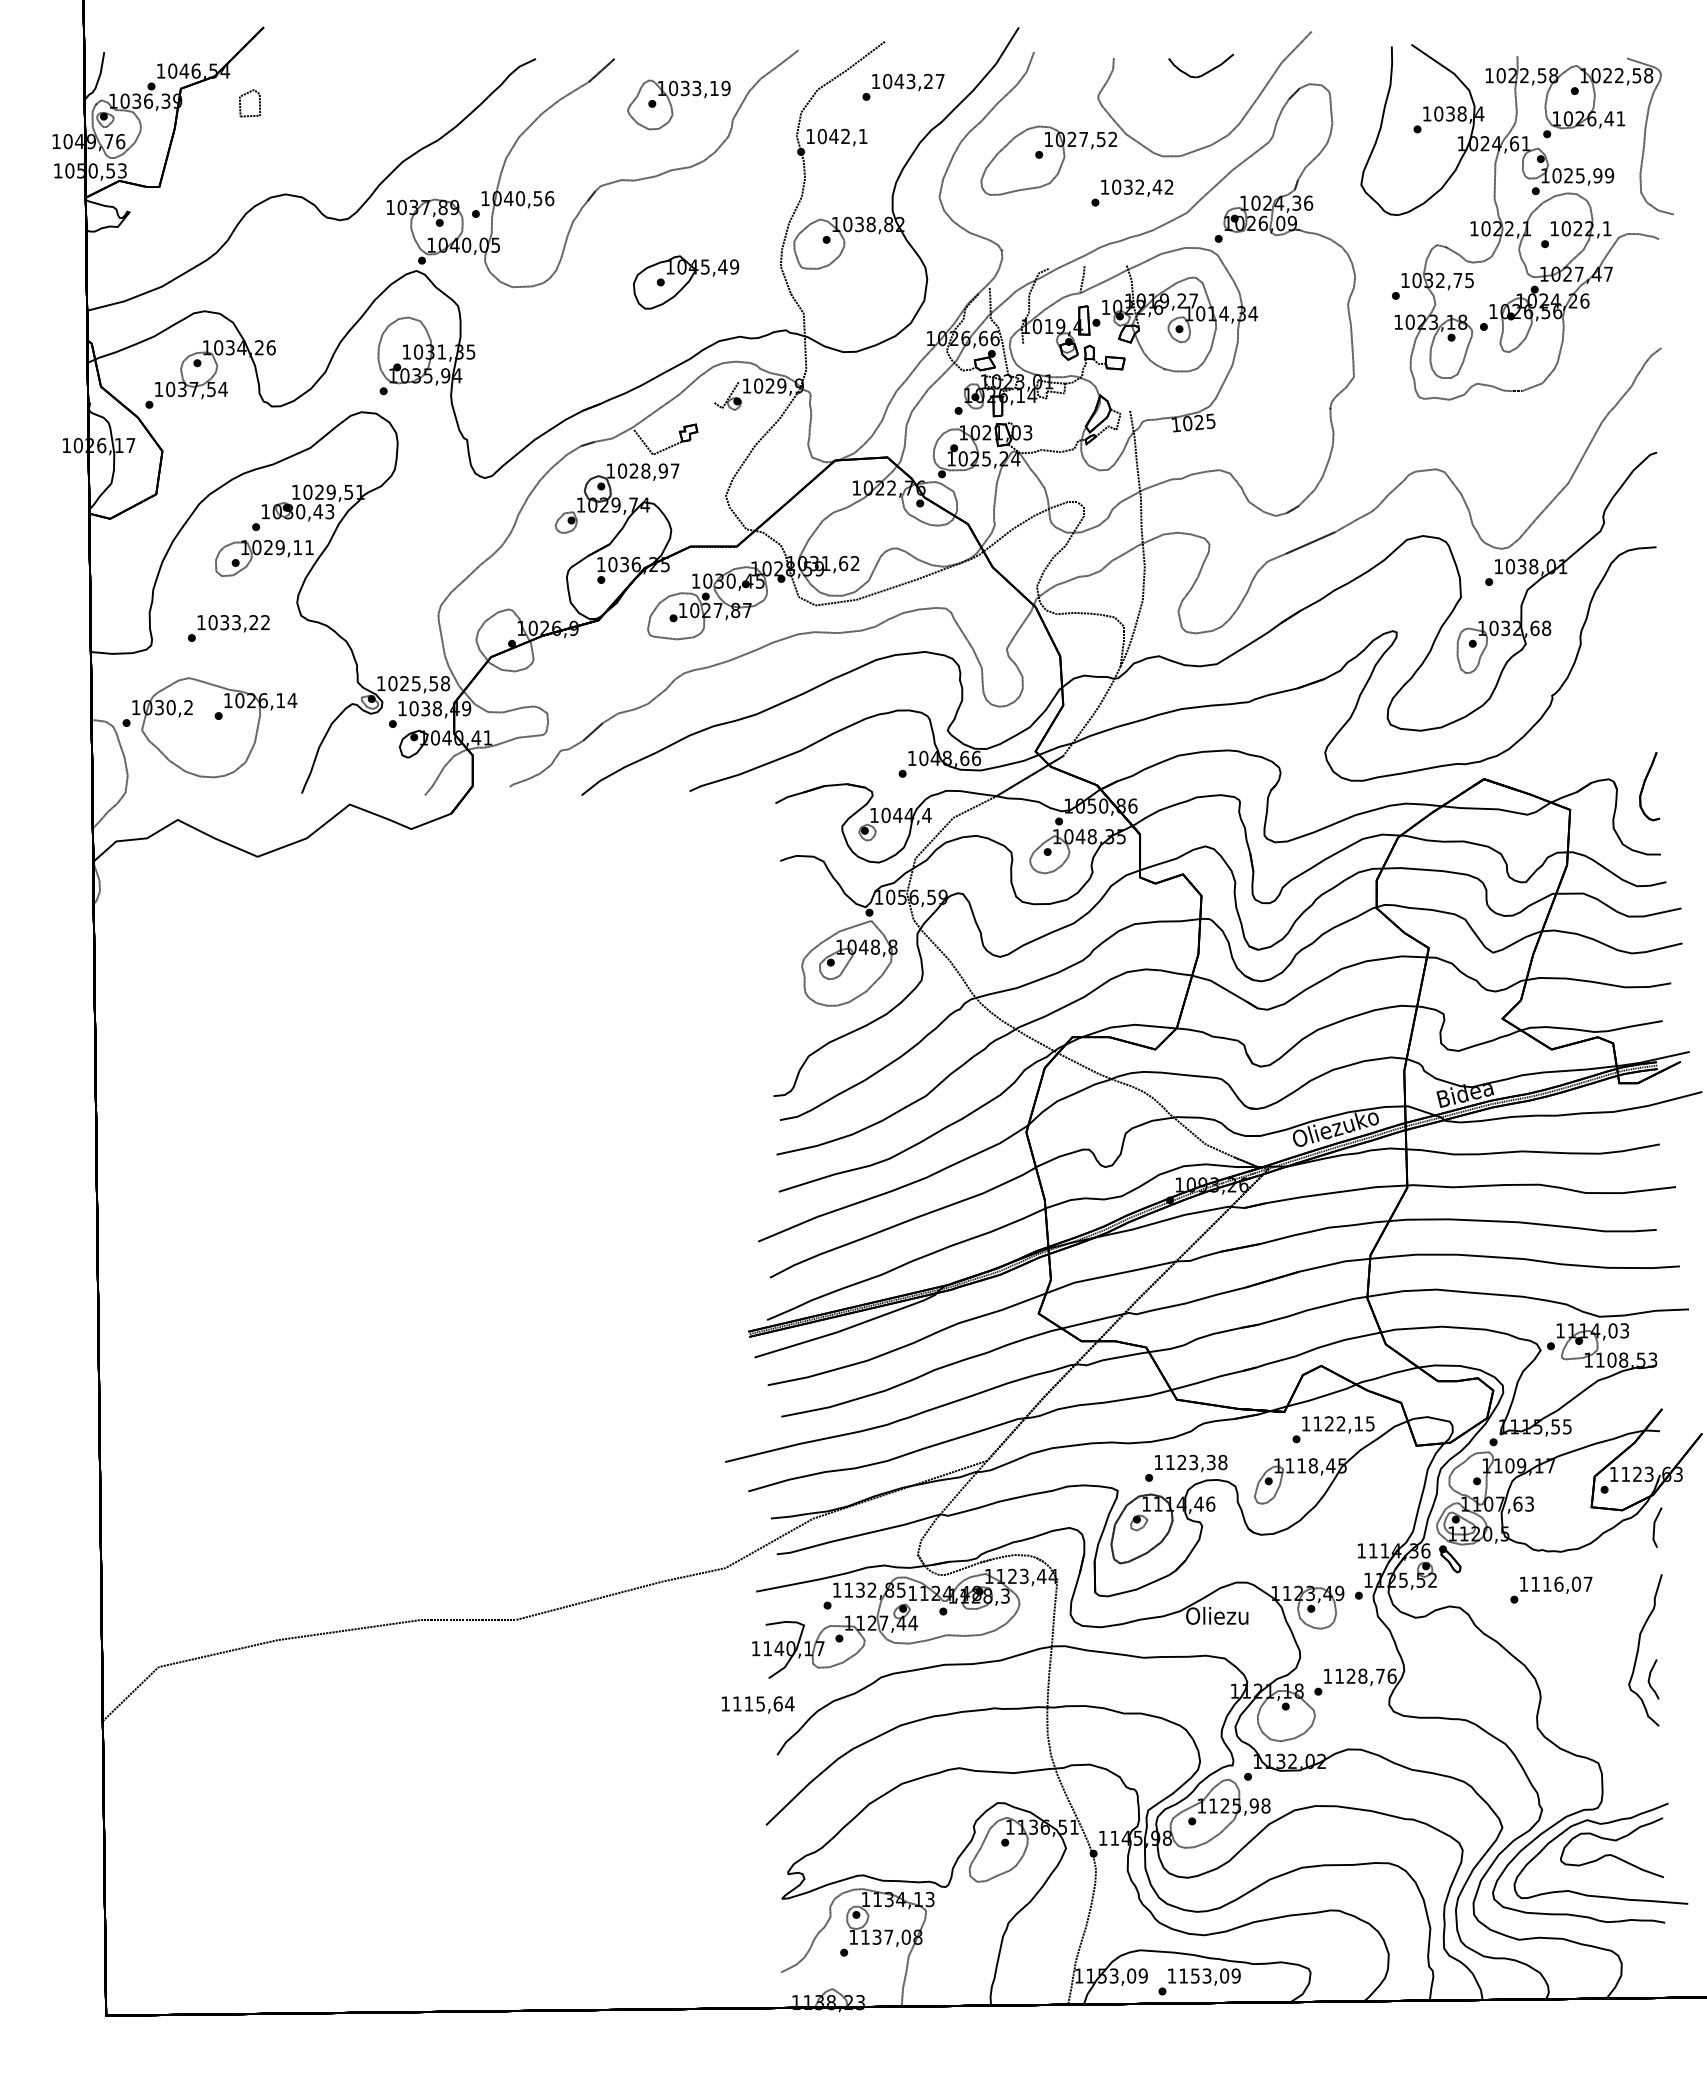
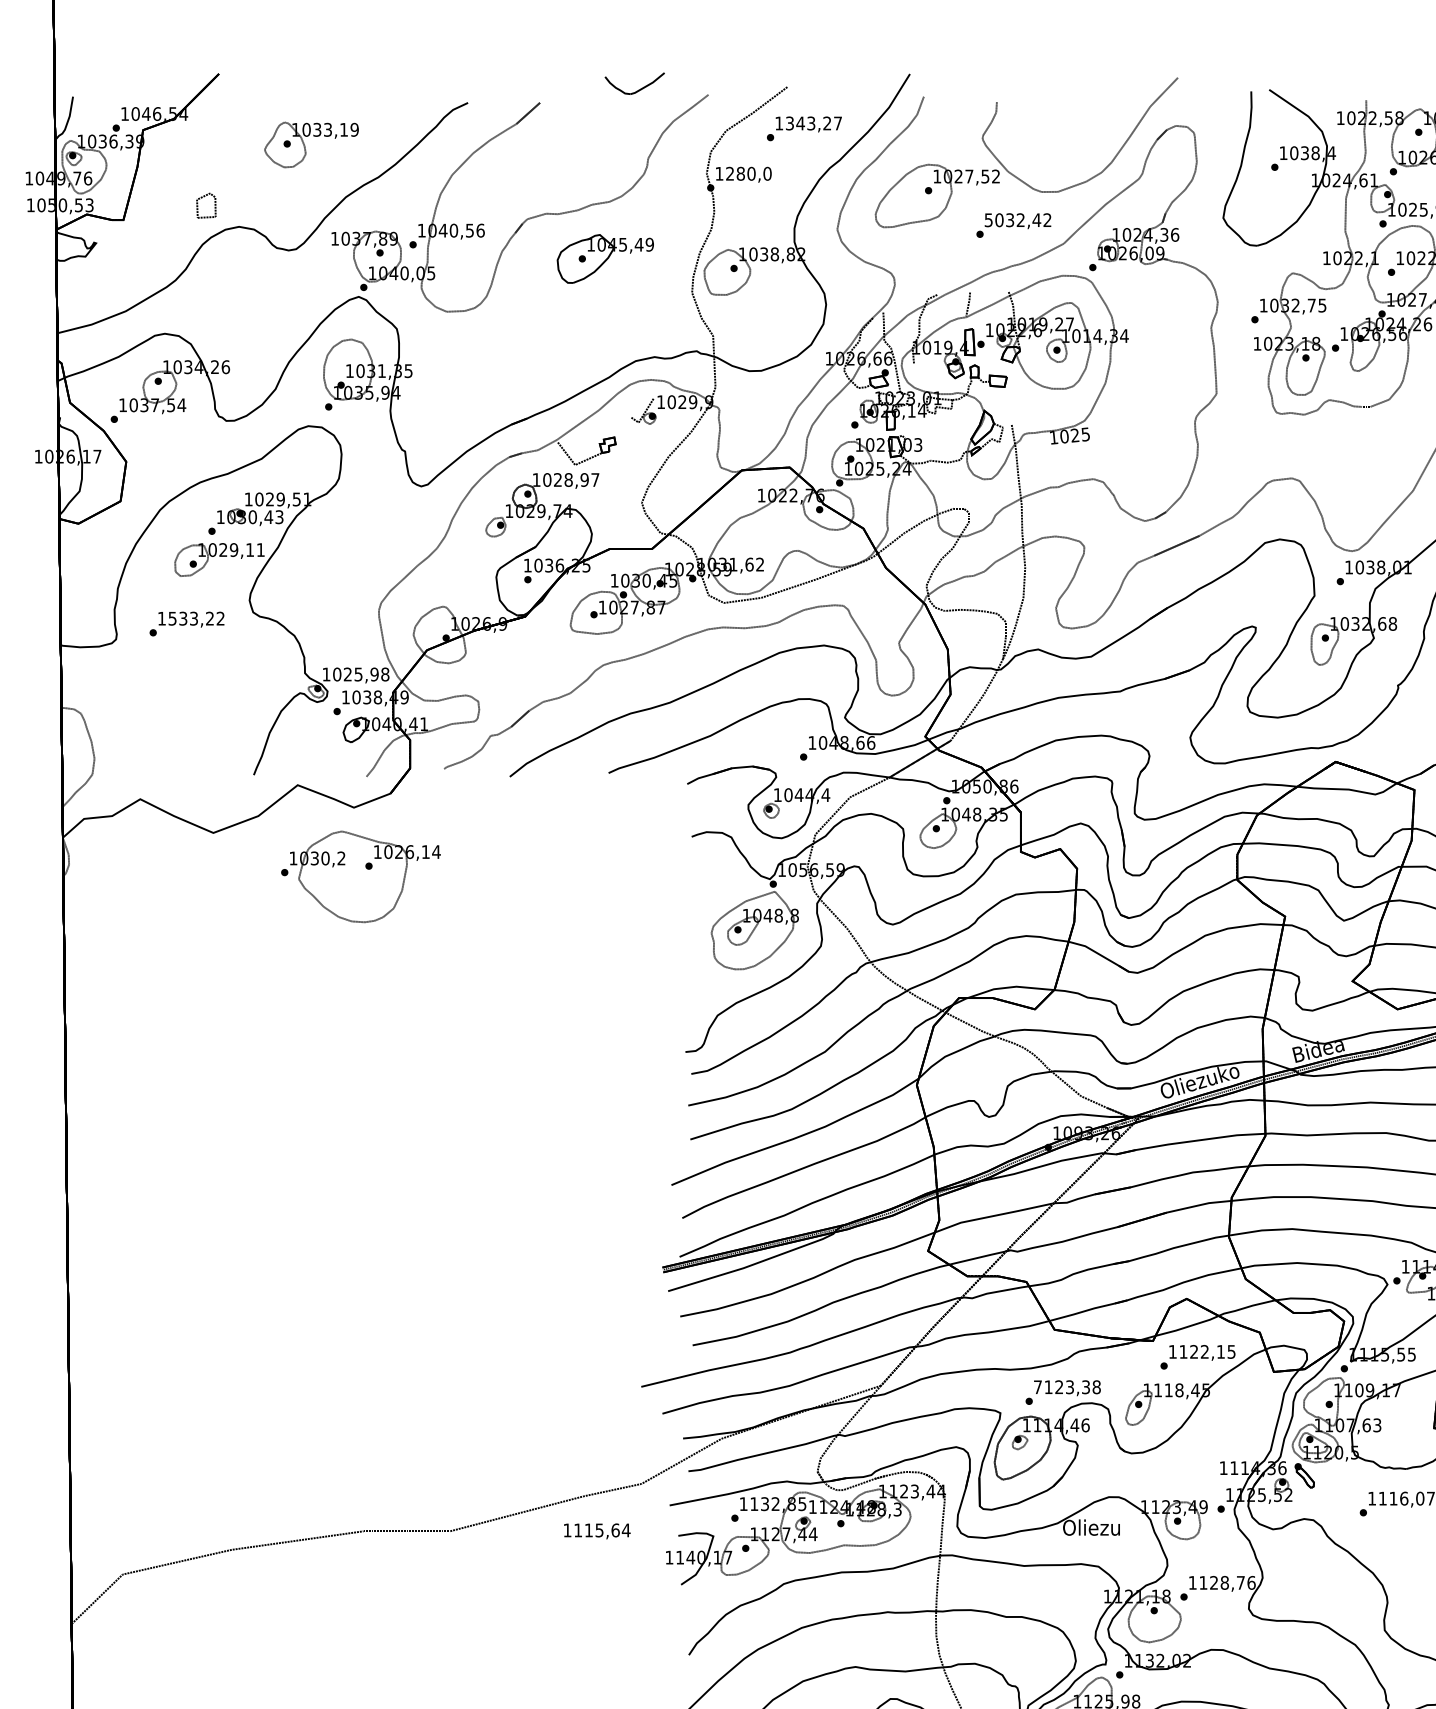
part: (1203, 73) -> (636, 90), moved
text: (887, 81) -> (789, 123), 1043,27 -> 1343,27
part: (241, 106) -> (198, 208), moved
part: (672, 106) -> (305, 146), moved
text: (842, 136) -> (748, 173), 1042,1 -> 1280,0
text: (1104, 186) -> (988, 219), 1032,42 -> 5032,42
part: (686, 282) -> (605, 258), moved
text: (212, 622) -> (172, 618), 1033,22 -> 1533,22
text: (433, 683) -> (374, 674), 1025,58 -> 1025,98
part: (209, 727) -> (360, 876), moved
text: (1158, 1462) -> (1037, 1387), 1123,38 -> 7123,38
text: (757, 1704) -> (596, 1530), moved

